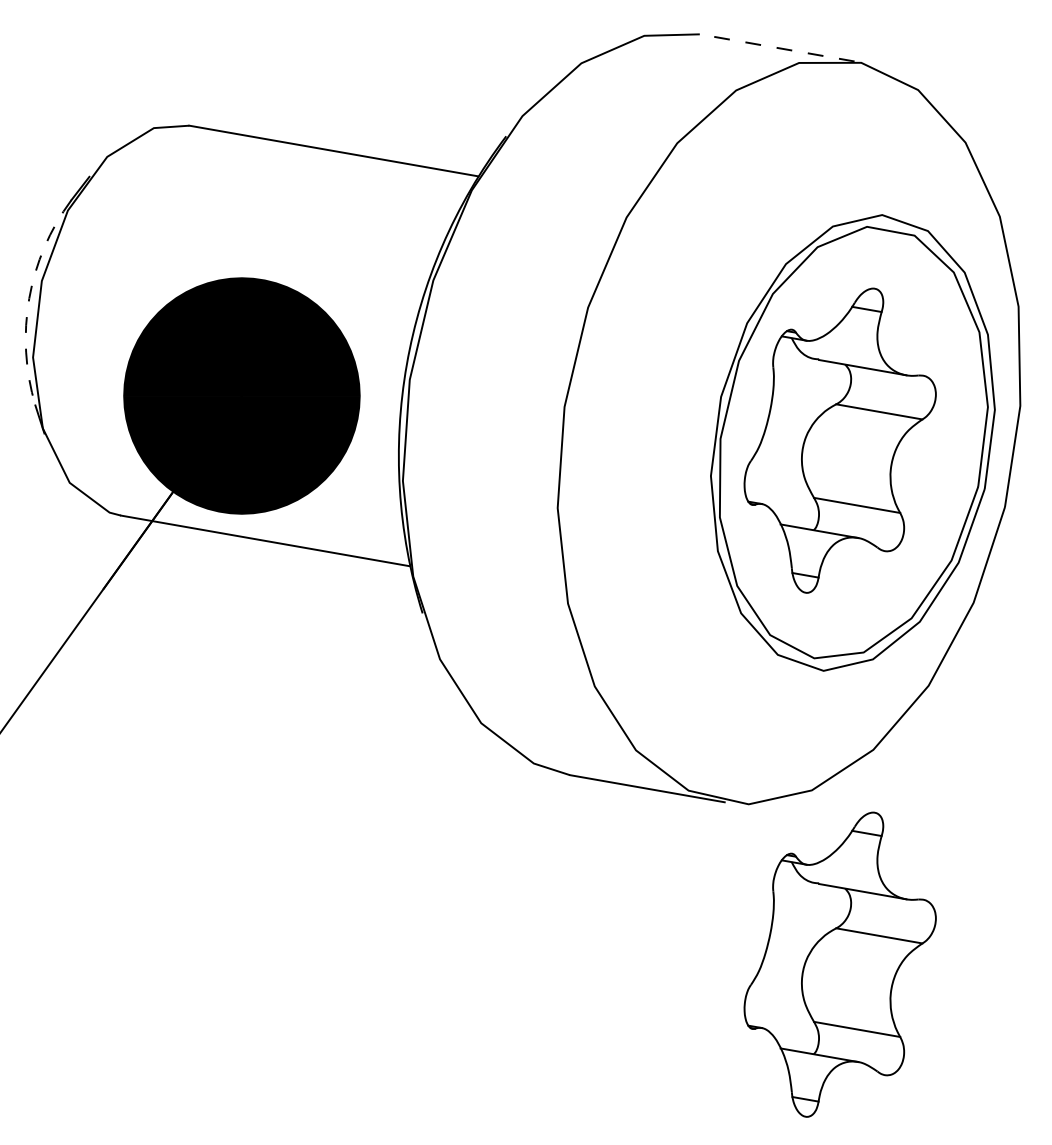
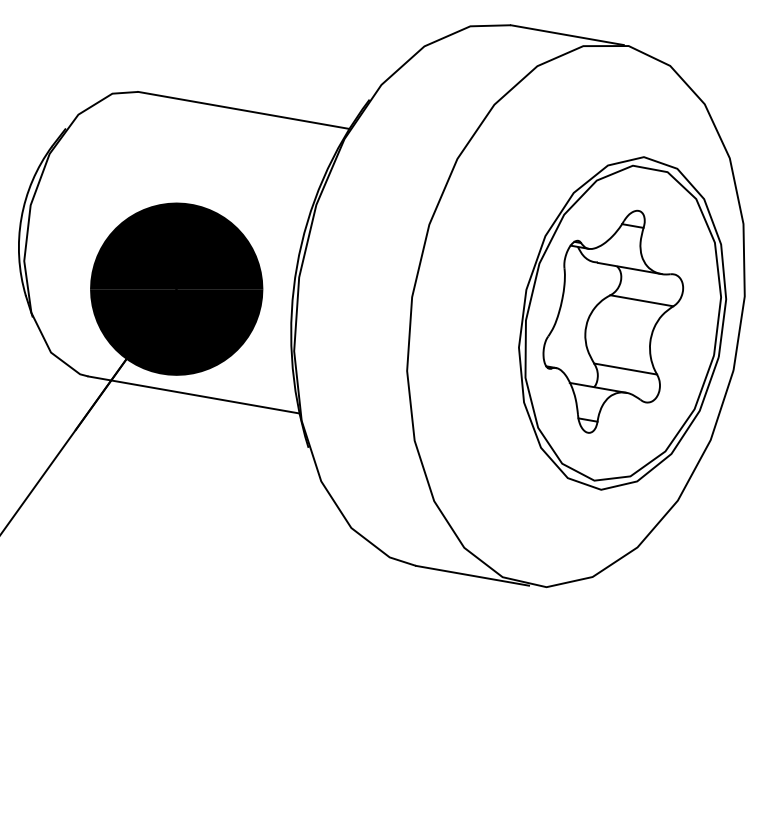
line: (777, 47) -> (567, 34), dashed -> solid
arc: (29, 298) -> (21, 218), dashed -> solid
part: (839, 964) -> (612, 704), removed

